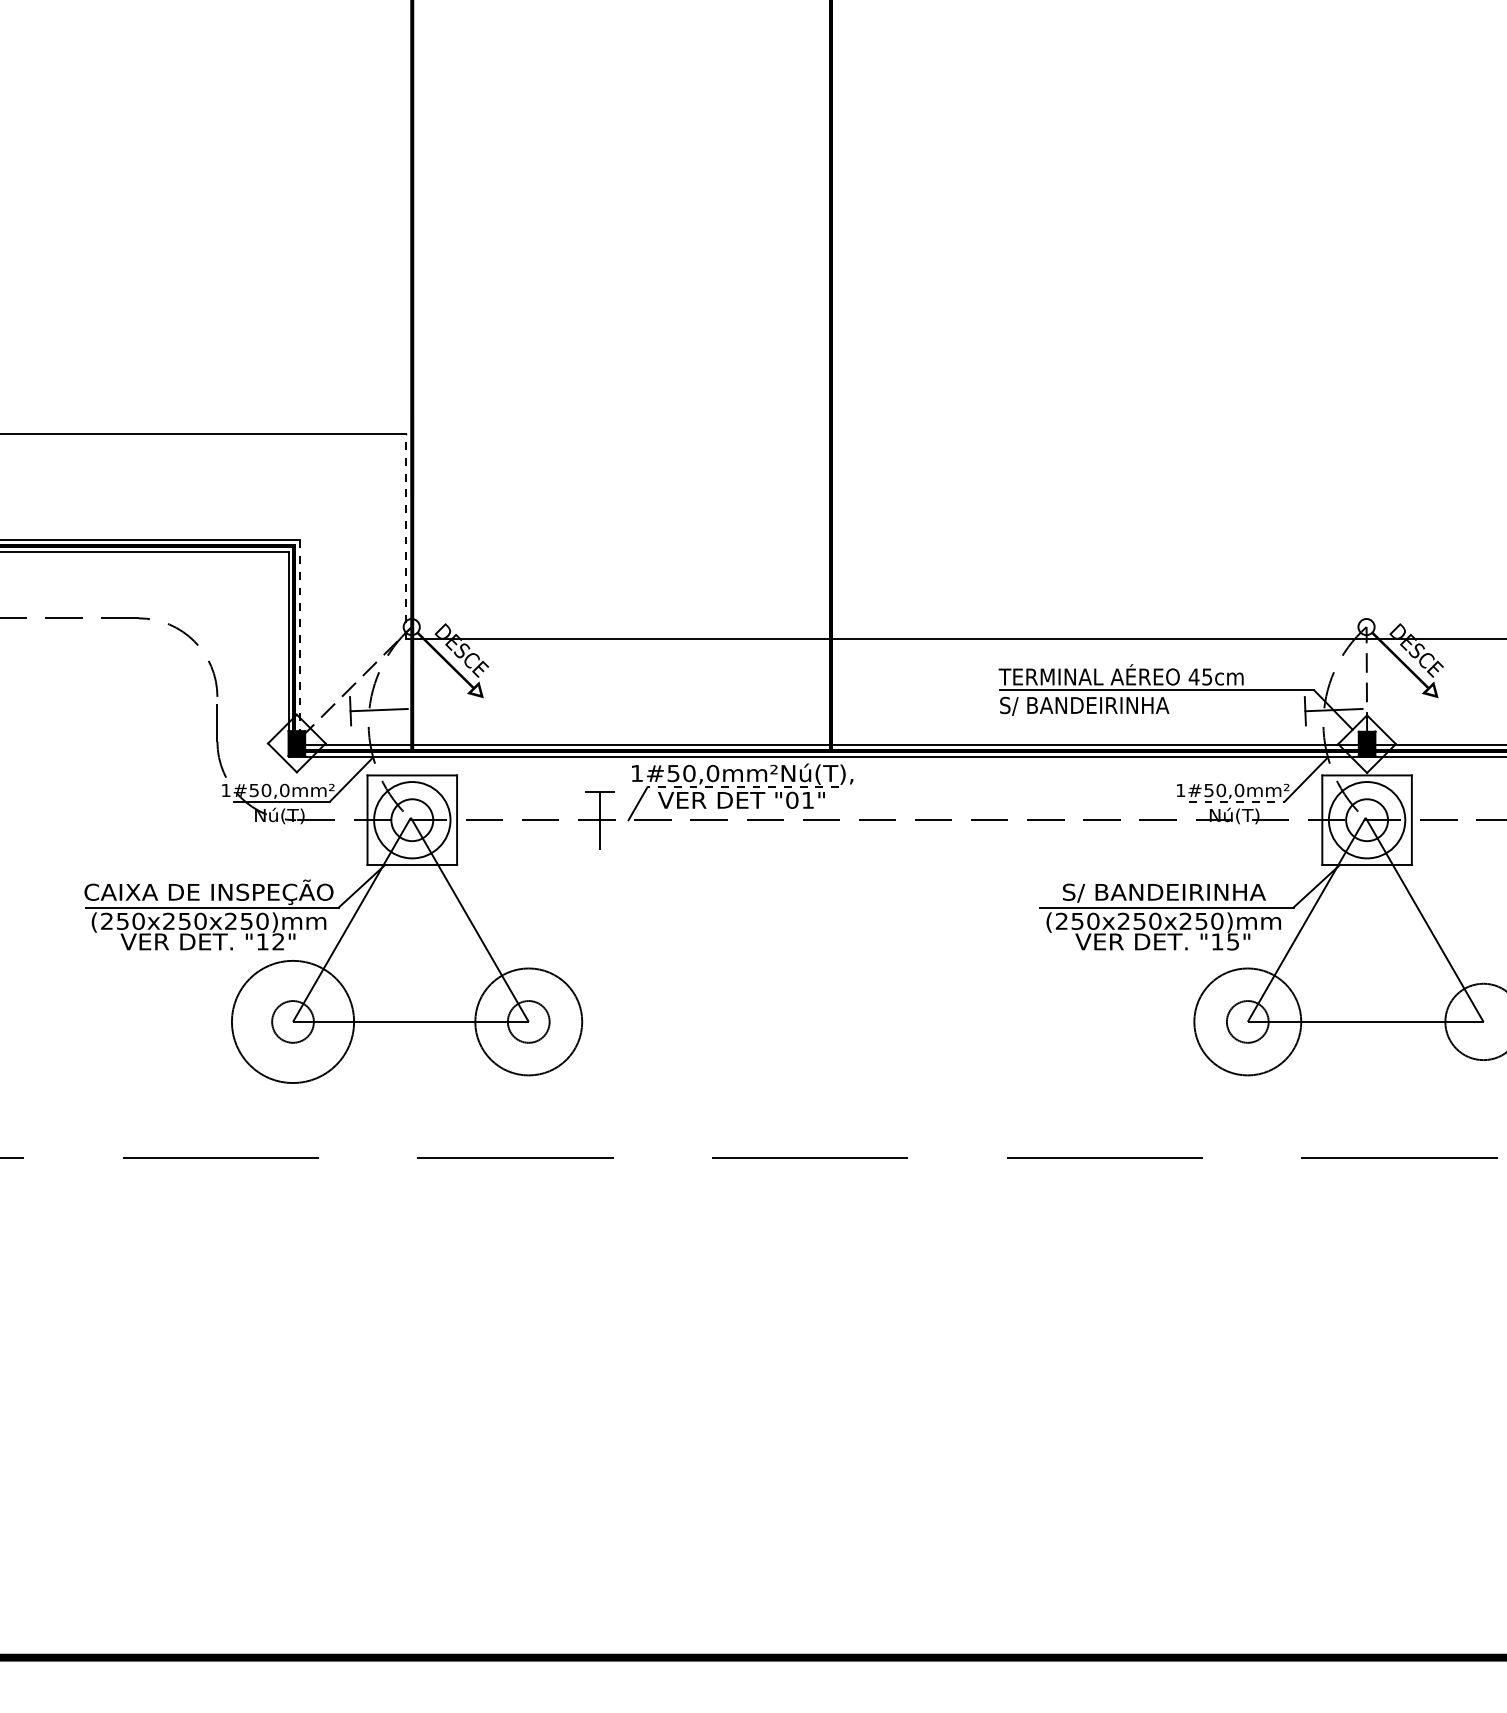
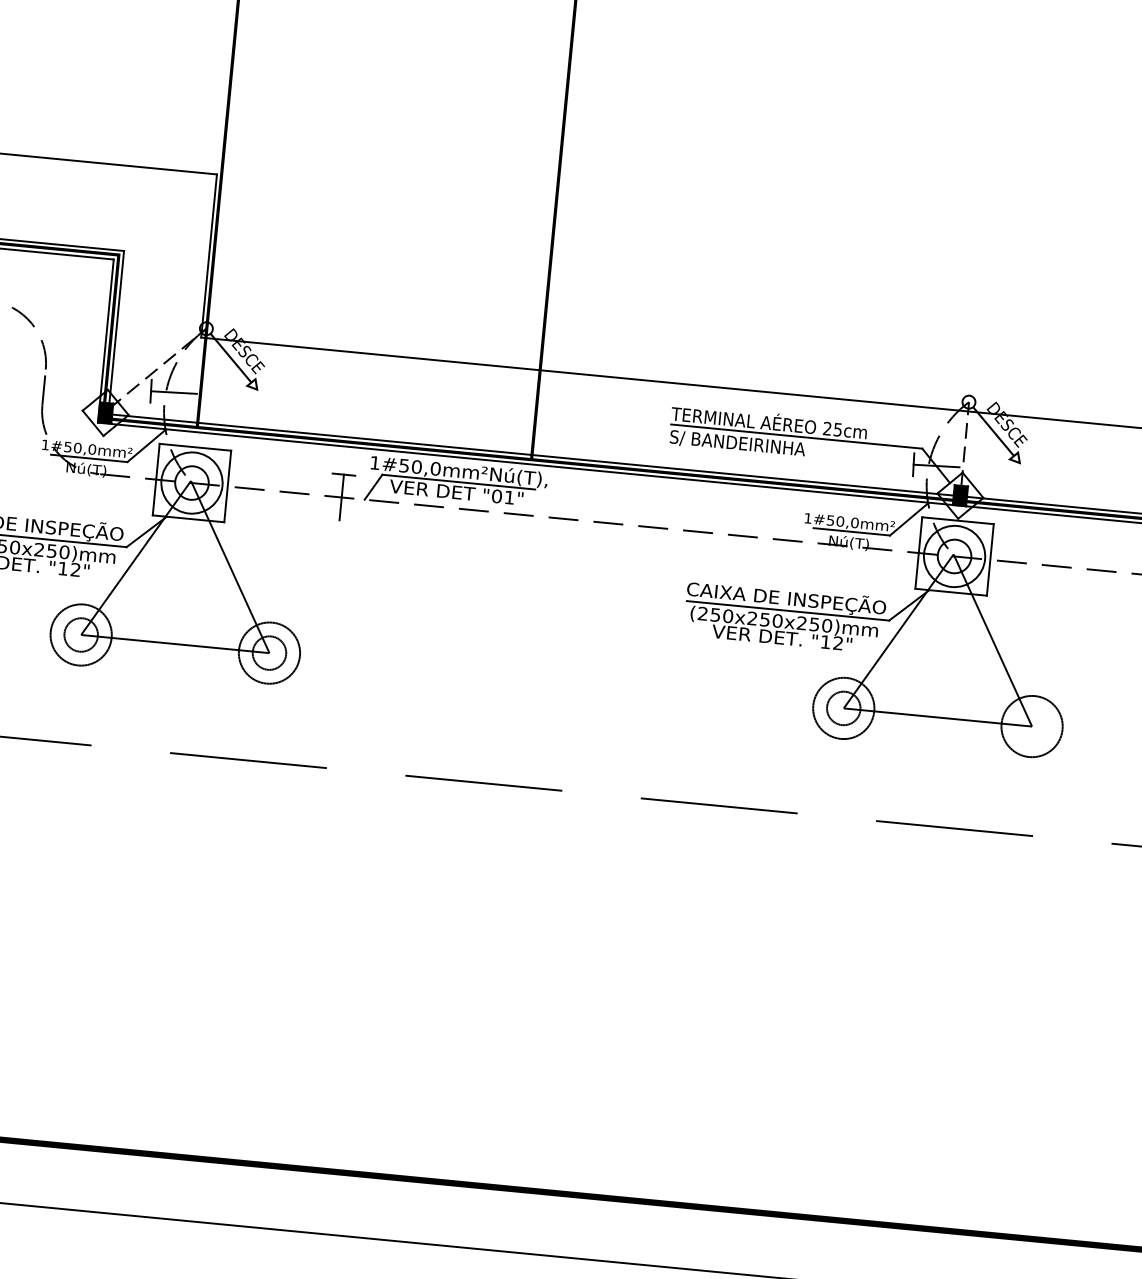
line: (406, 536) -> (209, 256), dashed -> solid
line: (300, 643) -> (116, 333), dashed -> solid
text: (1193, 676) -> (826, 428), 45cm -> 25cm
line: (743, 787) -> (459, 482), dashed -> solid
line: (1236, 801) -> (851, 531), dashed -> solid
text: (1163, 891) -> (786, 597), S/ BANDEIRINHA -> CAIXA DE INSPEÇÃO
text: (1232, 941) -> (837, 643), "15" -> "12"
circle: (292, 1021) -> (80, 634), size x0.62
circle: (528, 1021) -> (269, 652), size x0.71
circle: (1247, 1021) -> (843, 708), size x0.71

